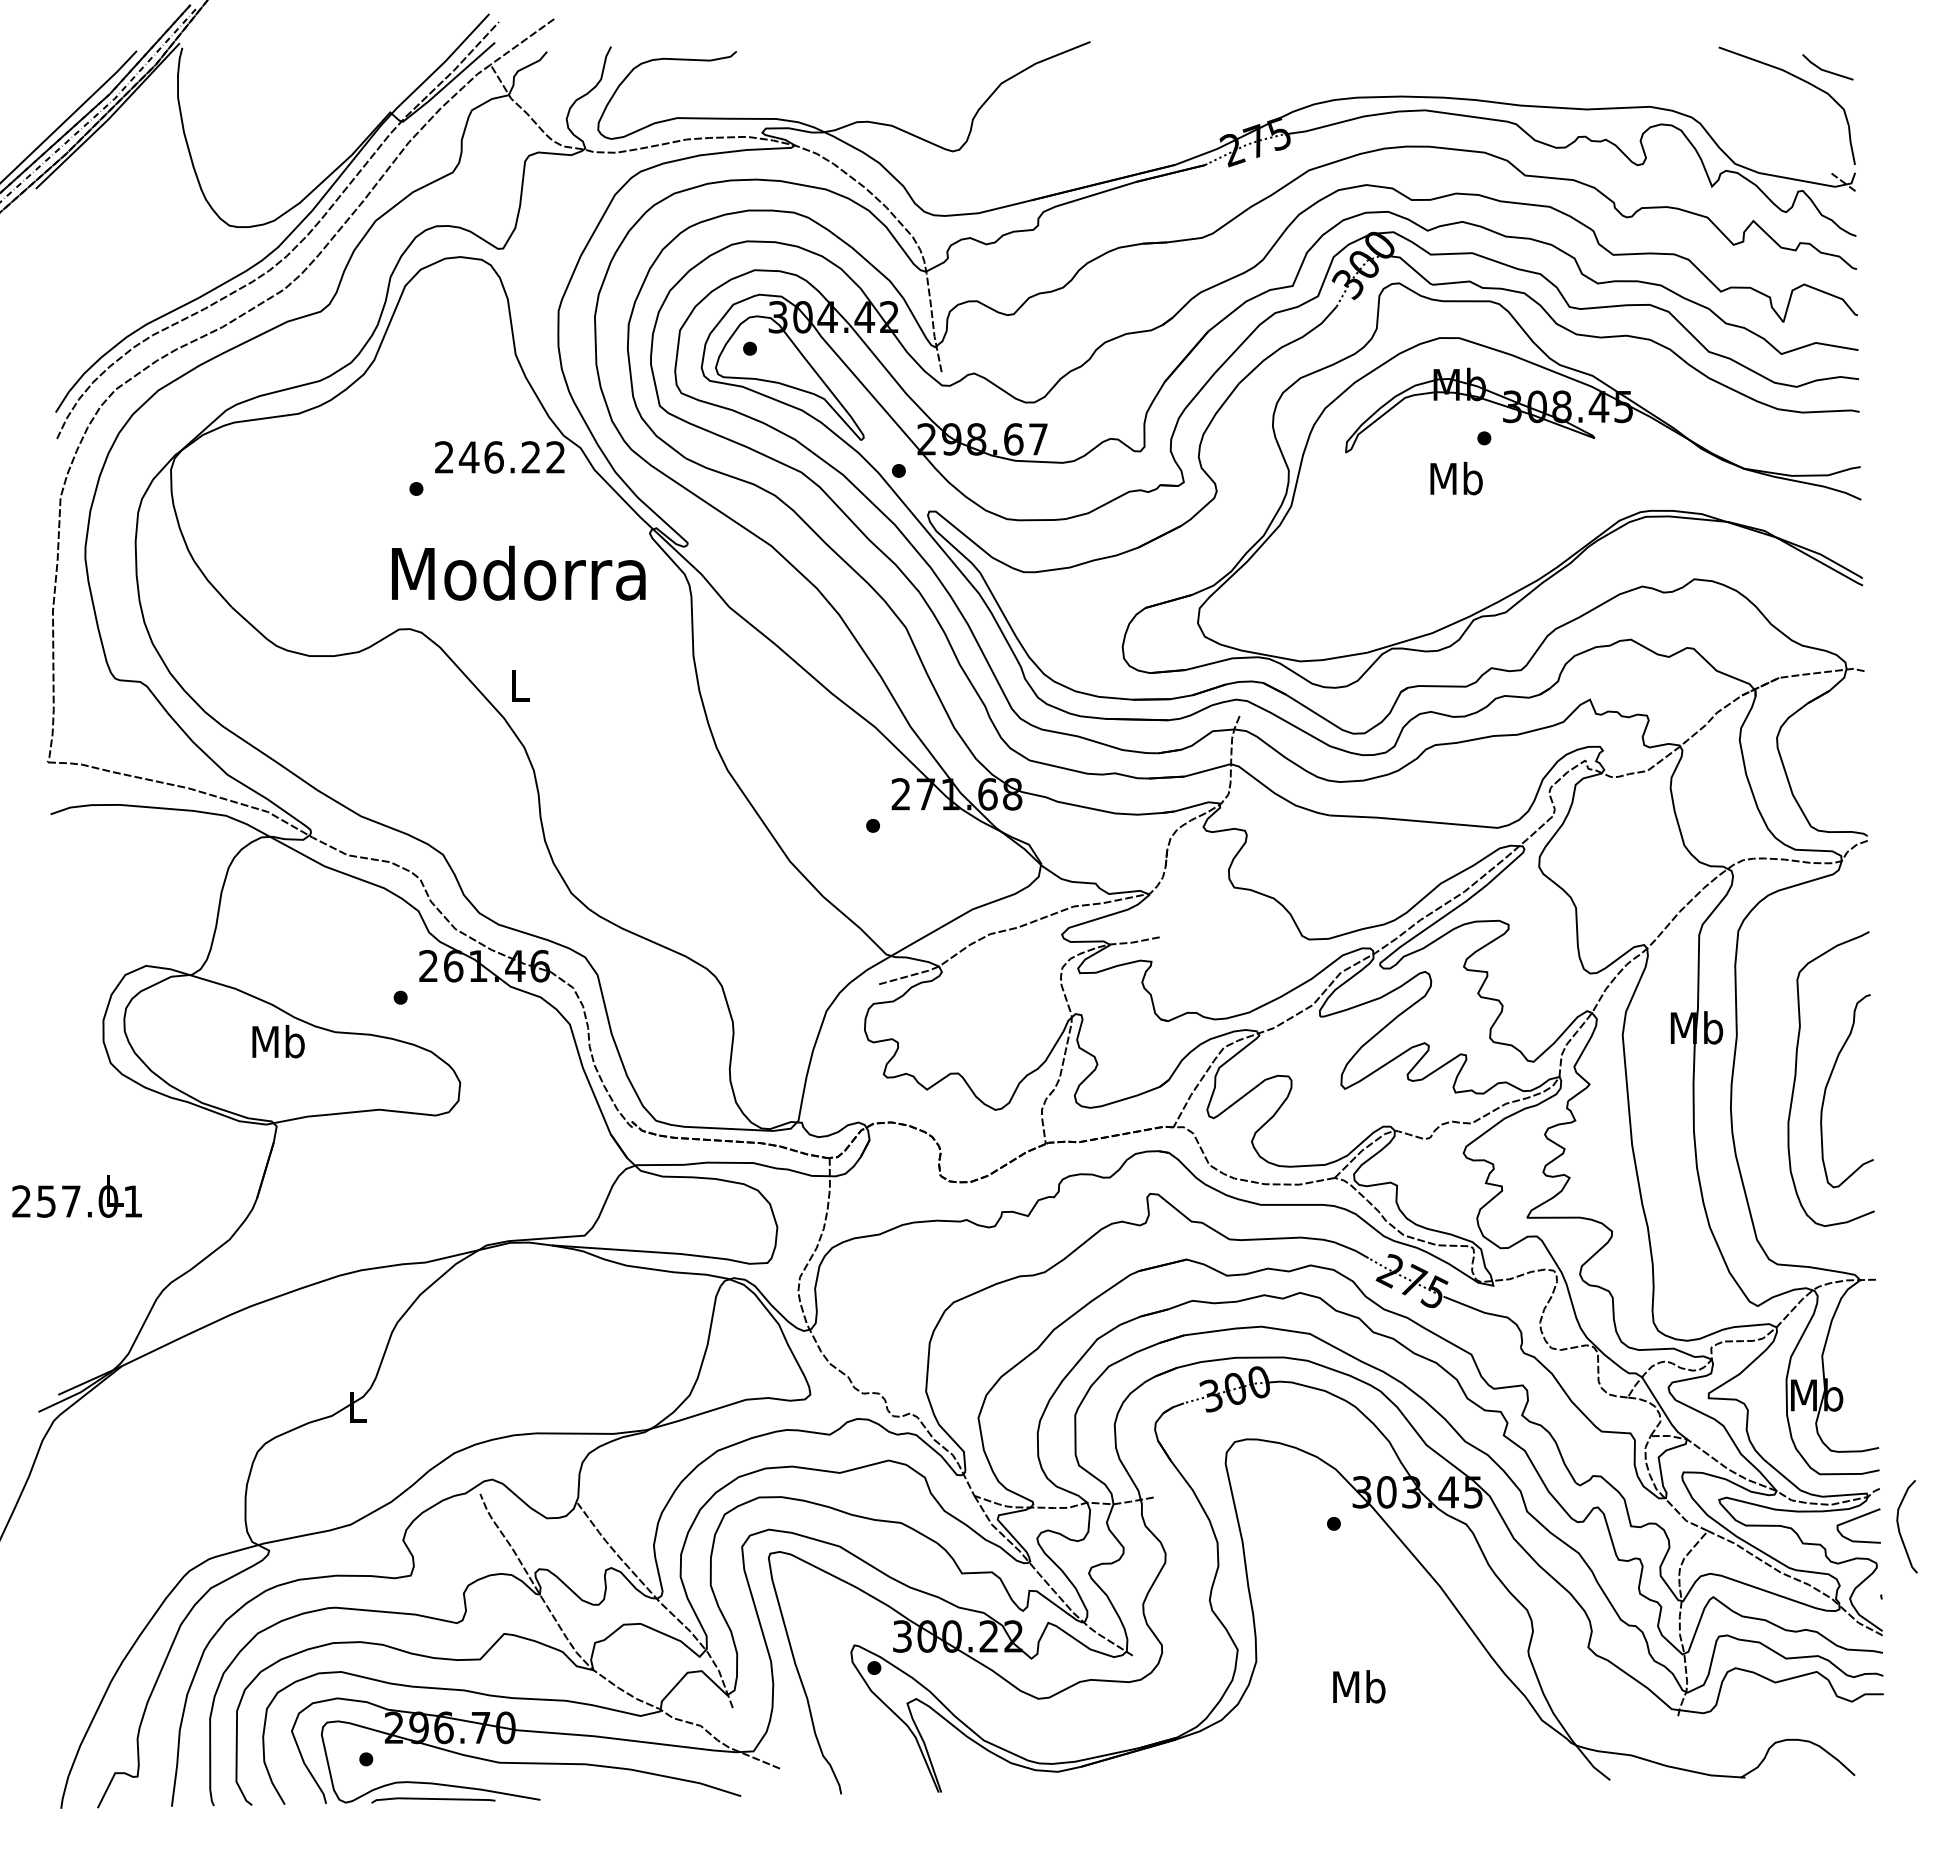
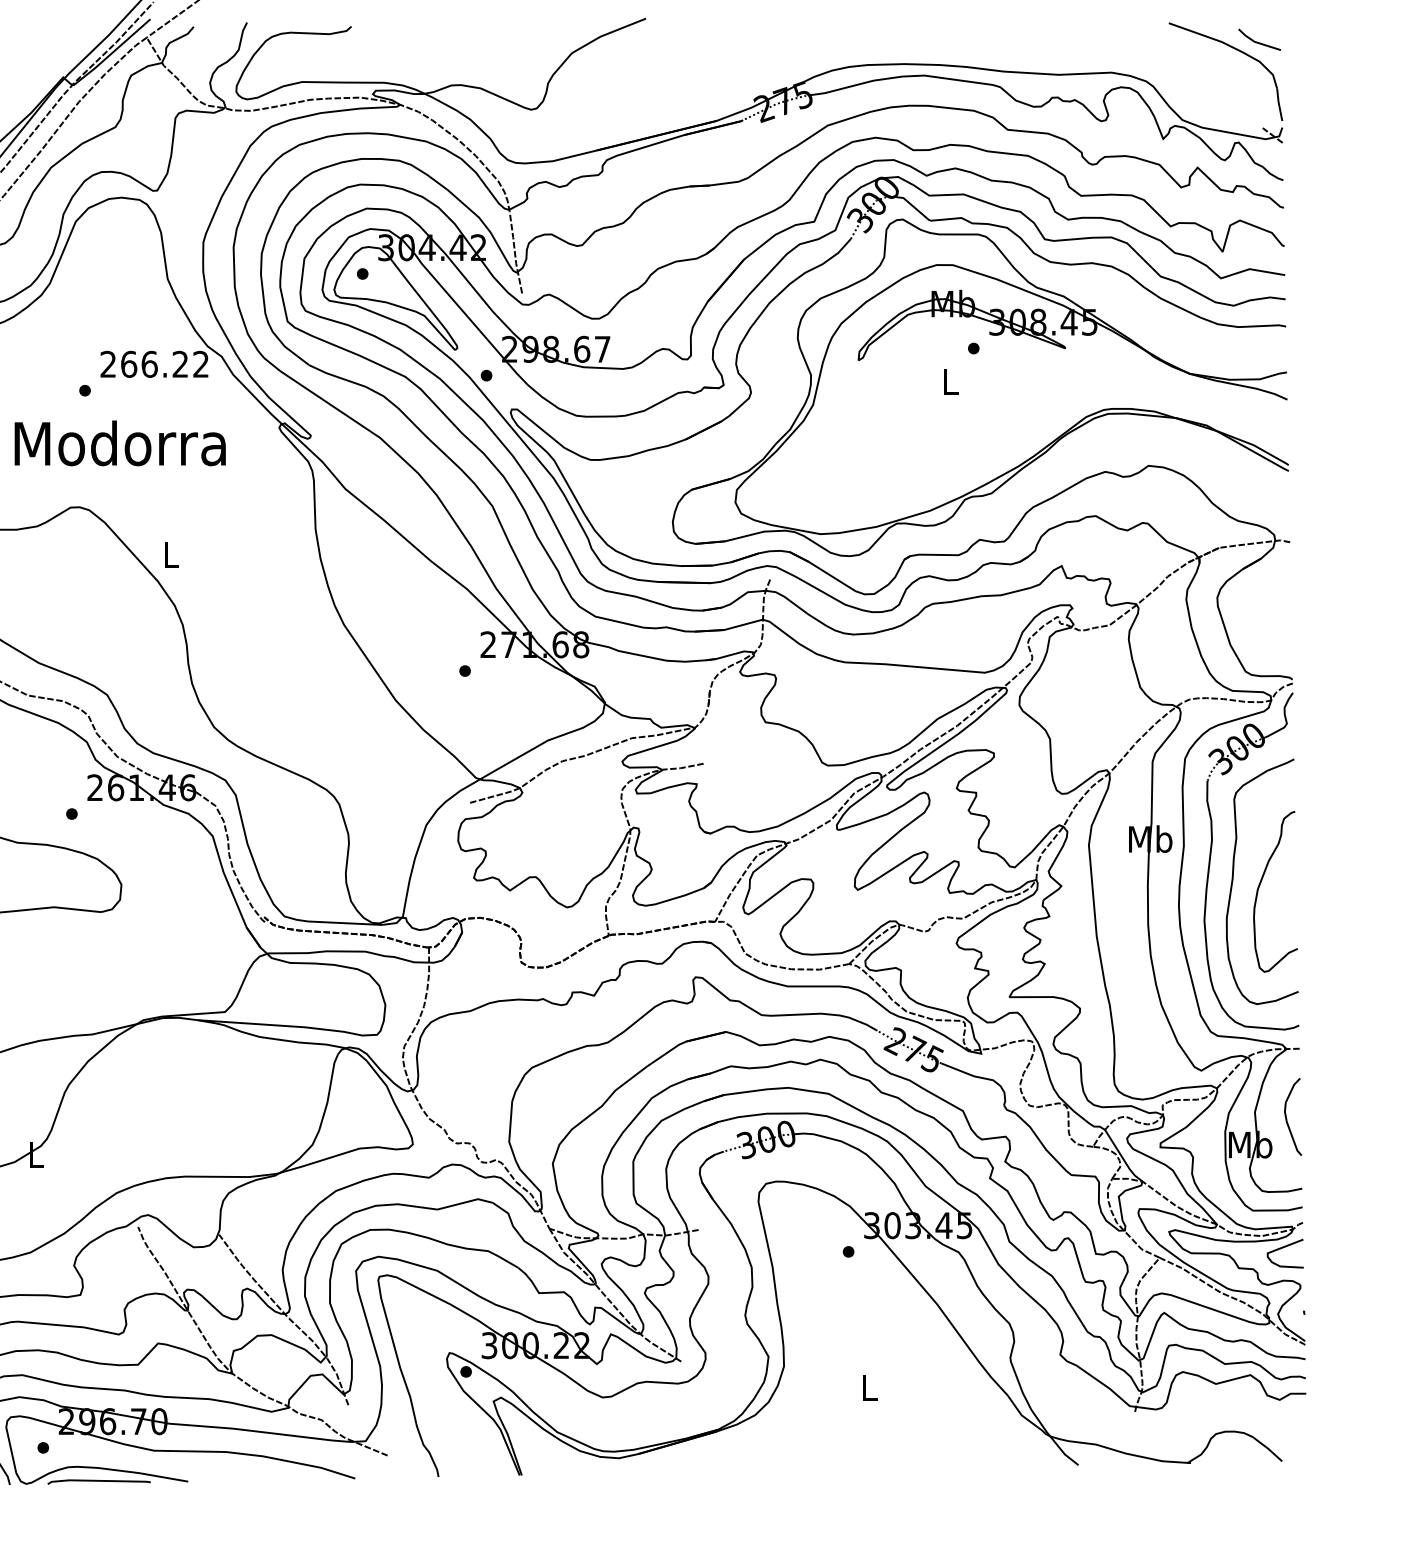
text: (468, 457) -> (128, 364), 246.22 -> 266.22
text: (1456, 478) -> (950, 381), Mb -> L
text: (518, 572) -> (120, 442), moved
part: (1769, 1050) -> (1211, 857), added
curve: (1899, 1526) -> (1286, 1116), moved
text: (1359, 1686) -> (869, 1387), Mb -> L

